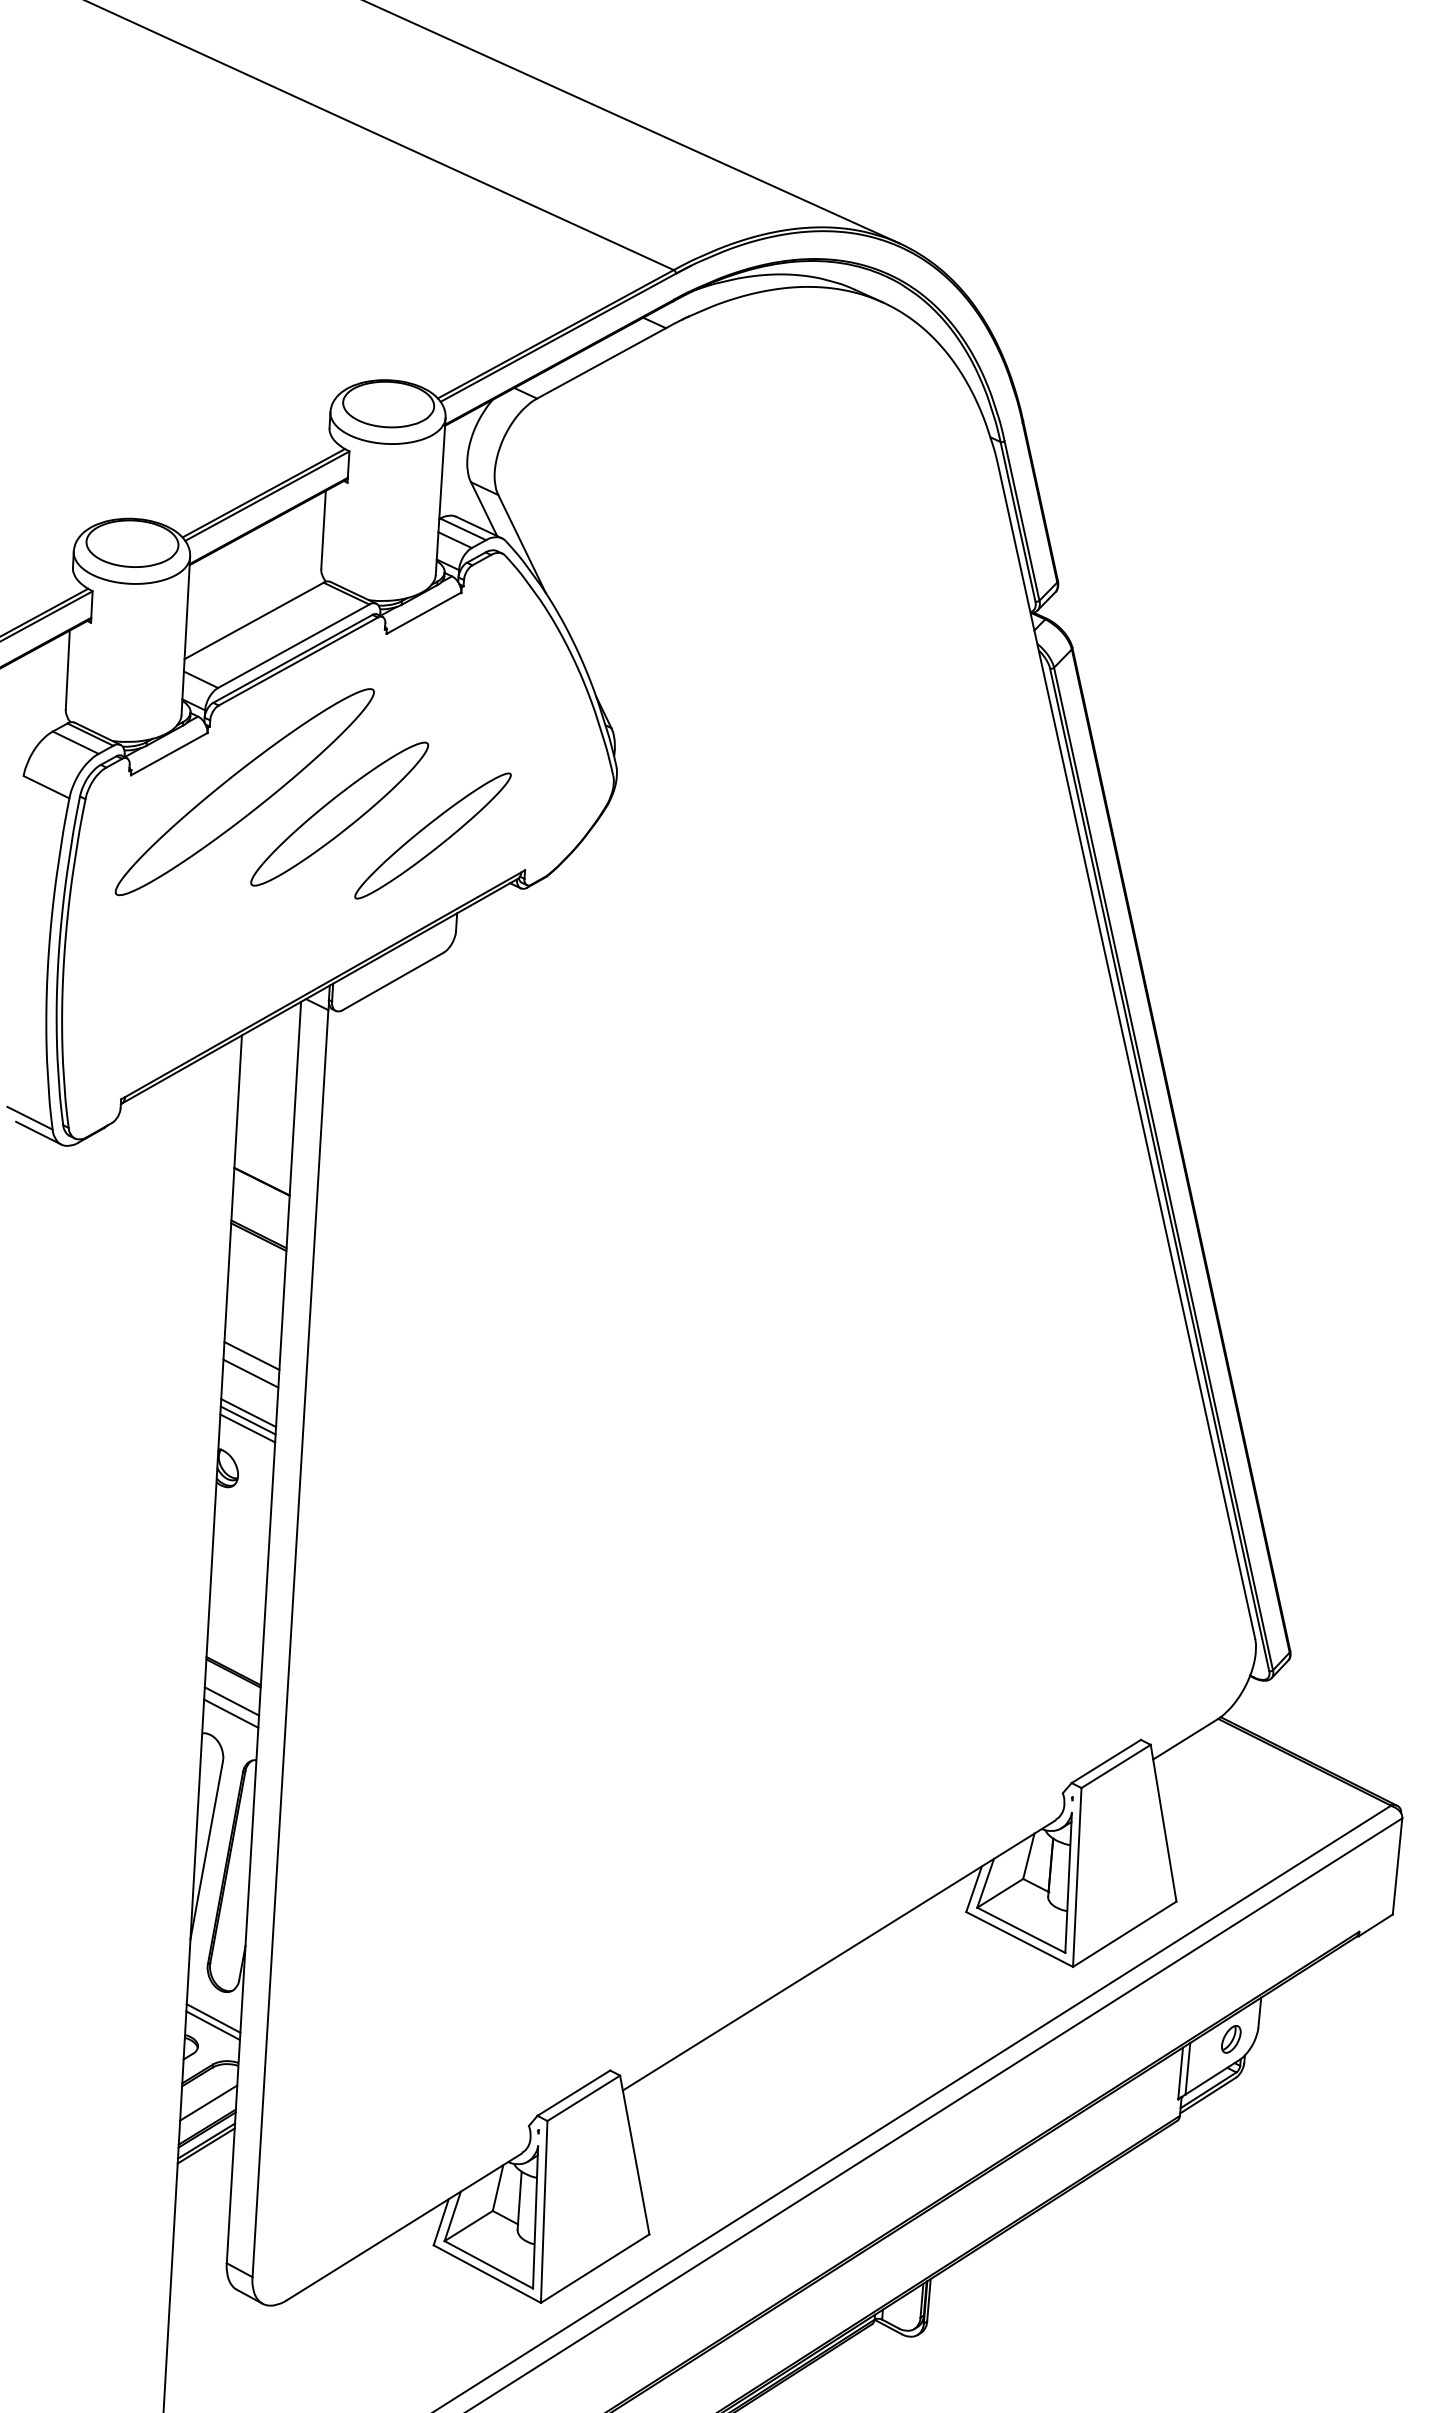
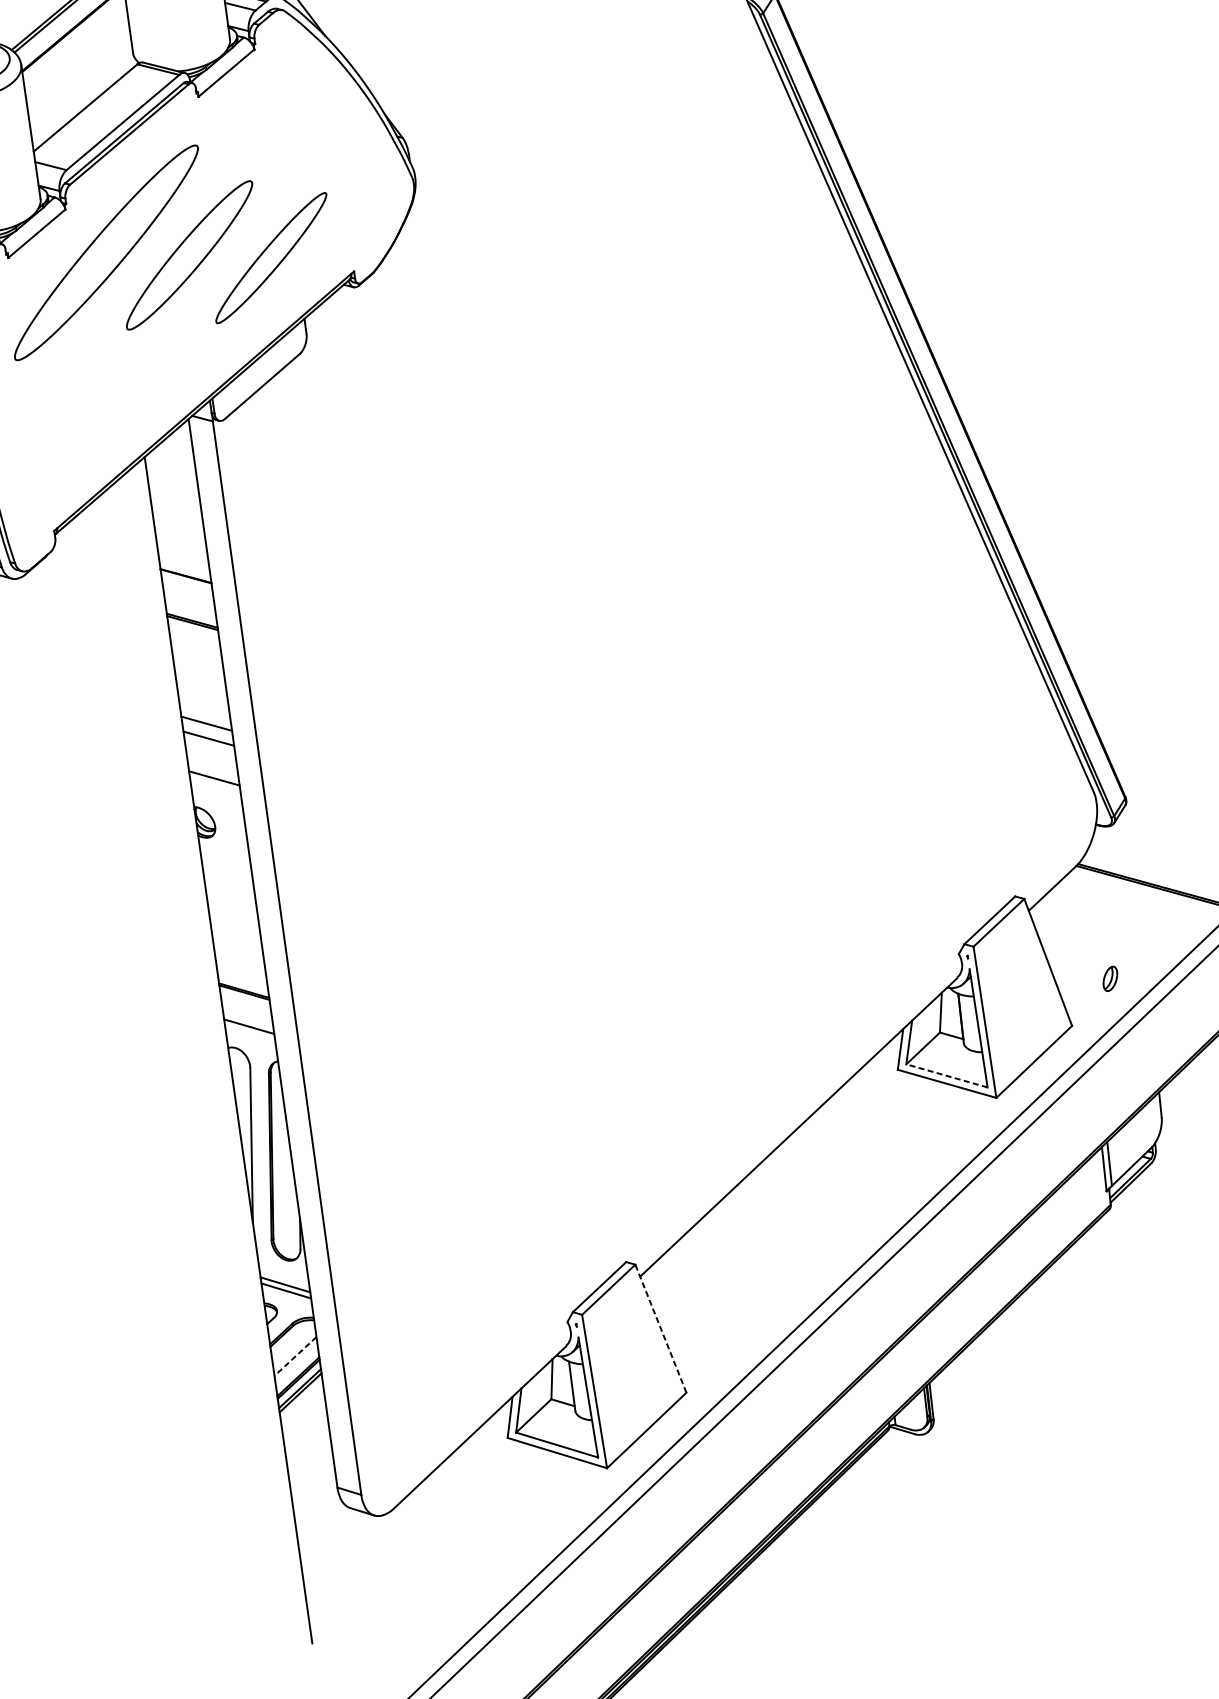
line: (248, 1413) -> (213, 772), removed
line: (247, 1428) -> (215, 785), removed
line: (231, 1701) -> (247, 1016), removed
line: (1020, 1930) -> (946, 1076), solid -> dashed
part: (1231, 2039) -> (1110, 978), moved
line: (208, 2103) -> (295, 1356), solid -> dashed
line: (634, 2155) -> (660, 1329), solid -> dashed

